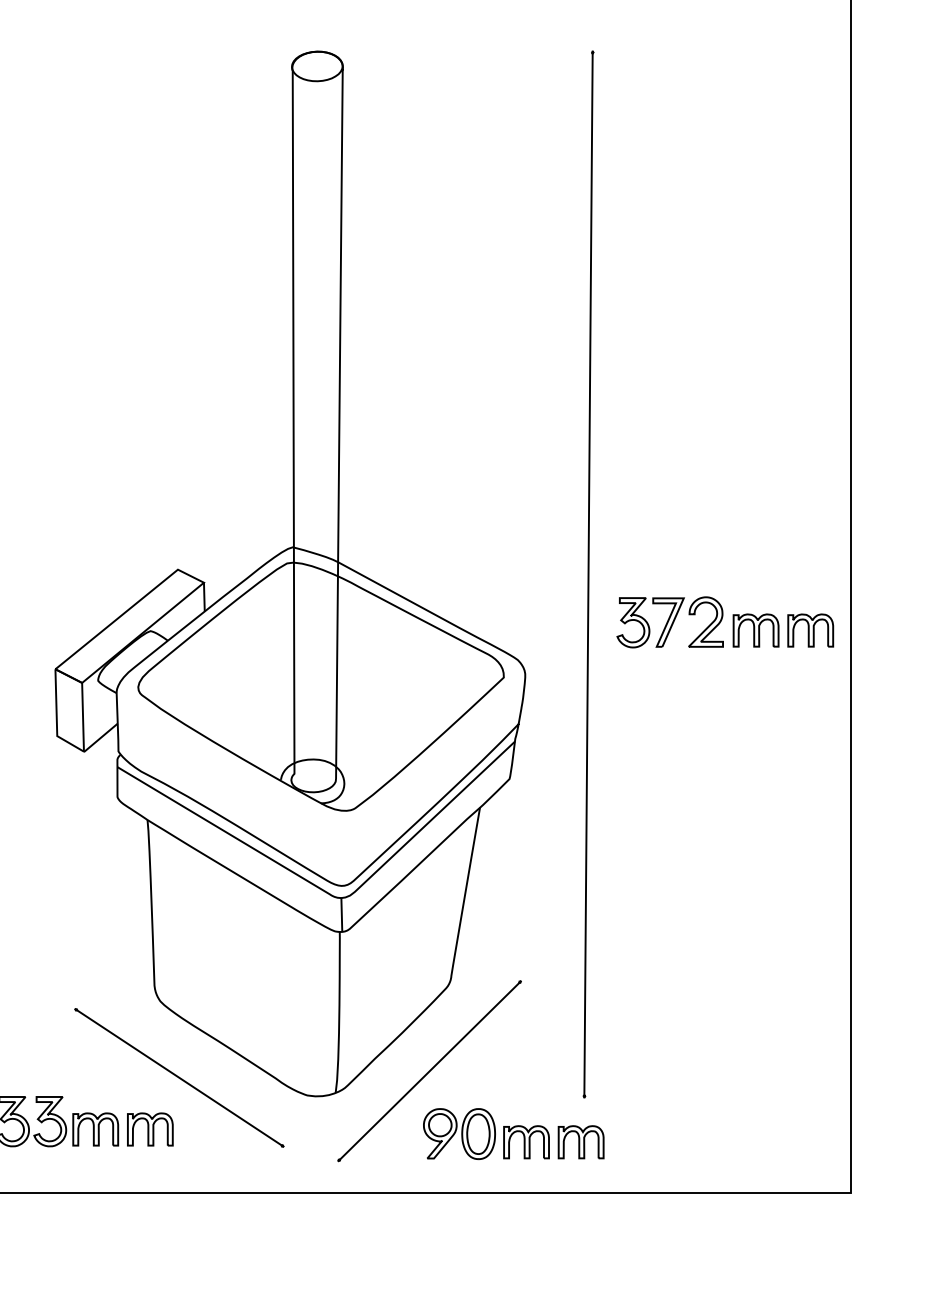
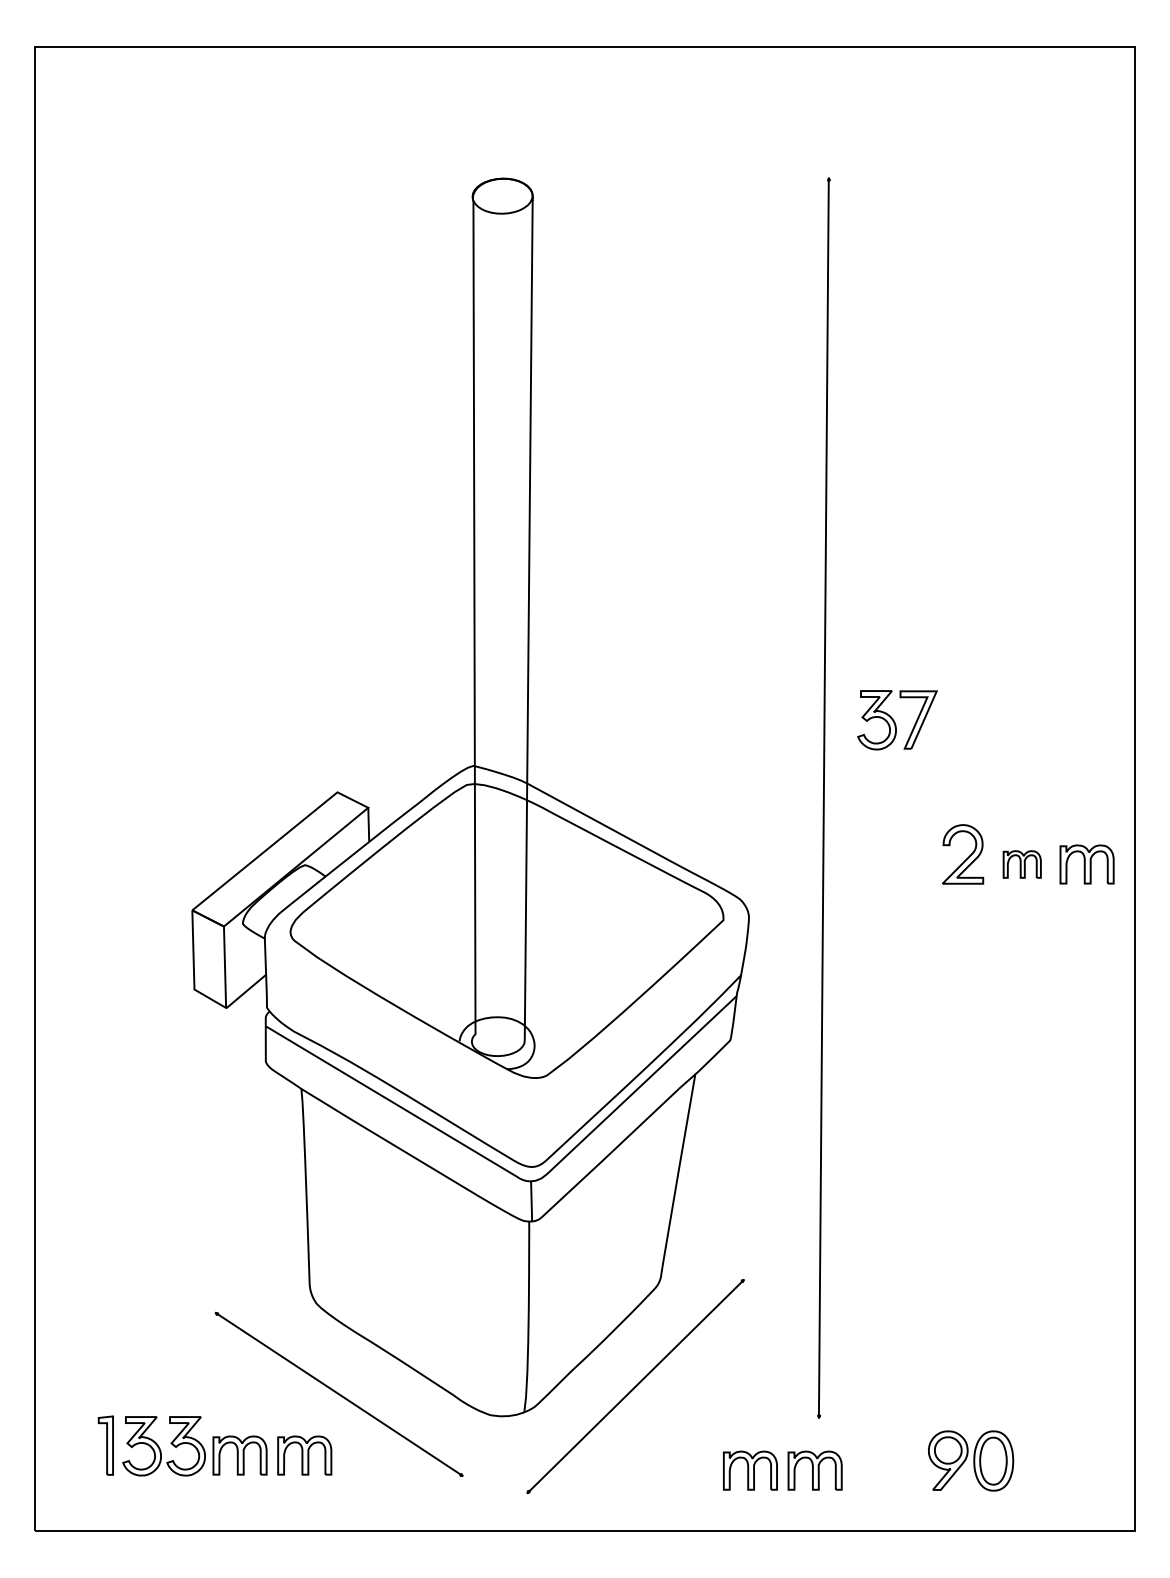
part: (650, 622) -> (897, 720), moved
part: (755, 630) -> (1021, 864), size x0.7
part: (459, 1133) -> (971, 1460), moved

